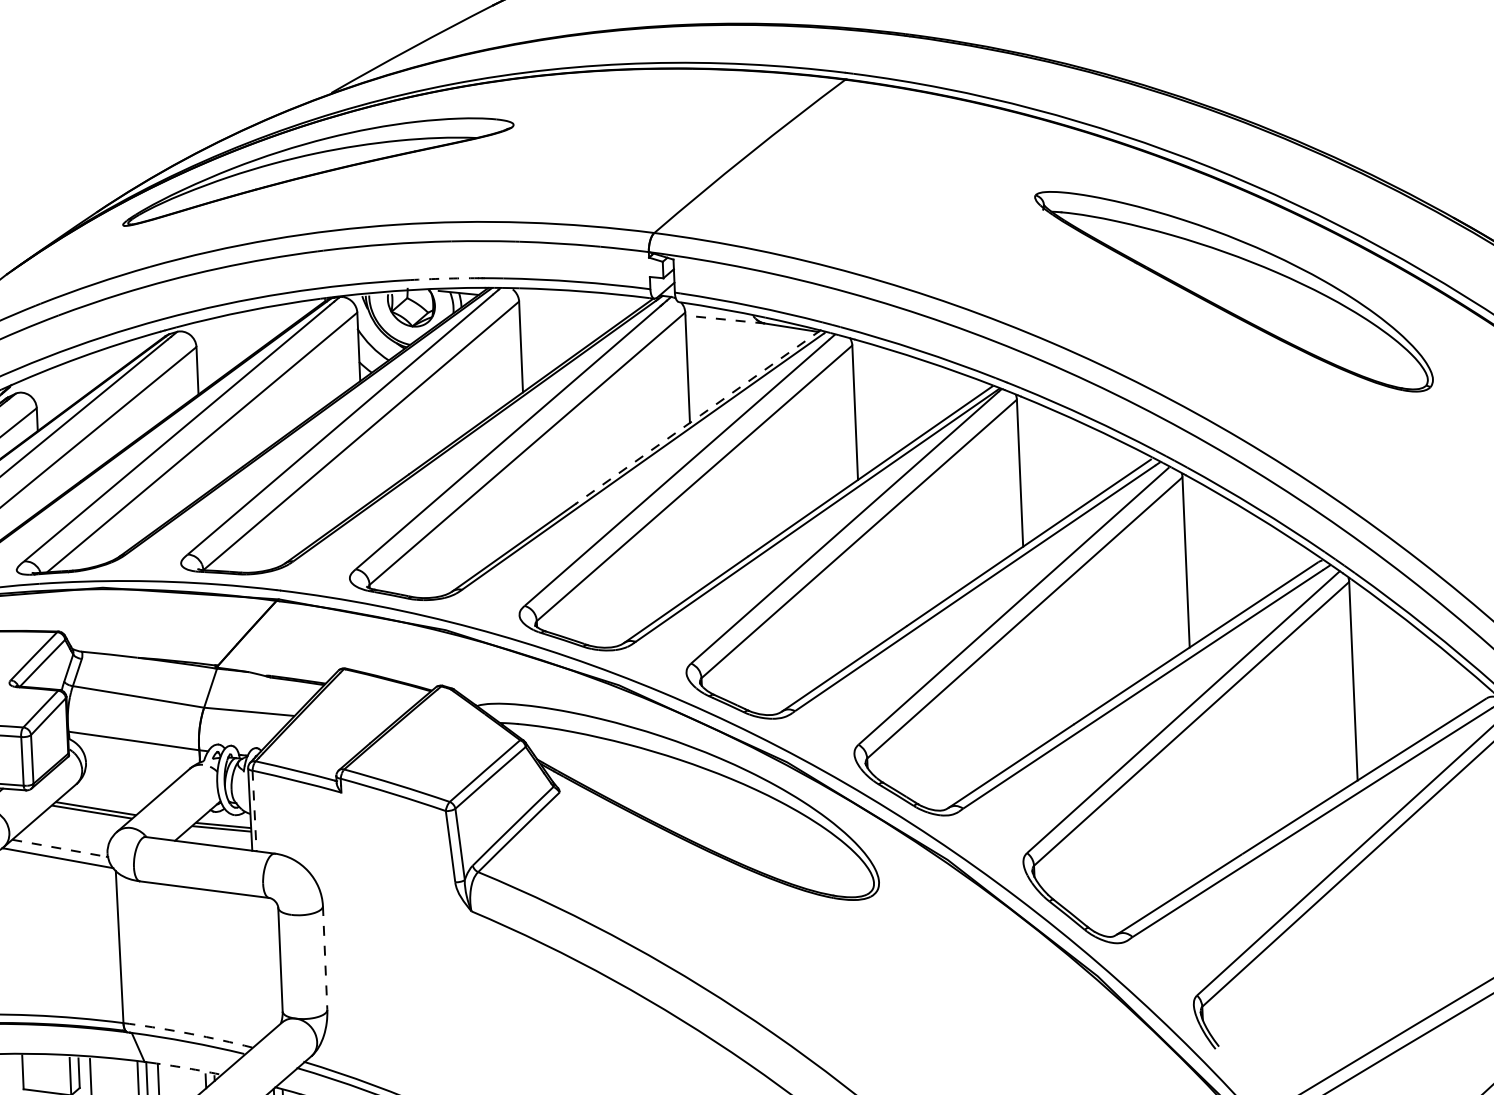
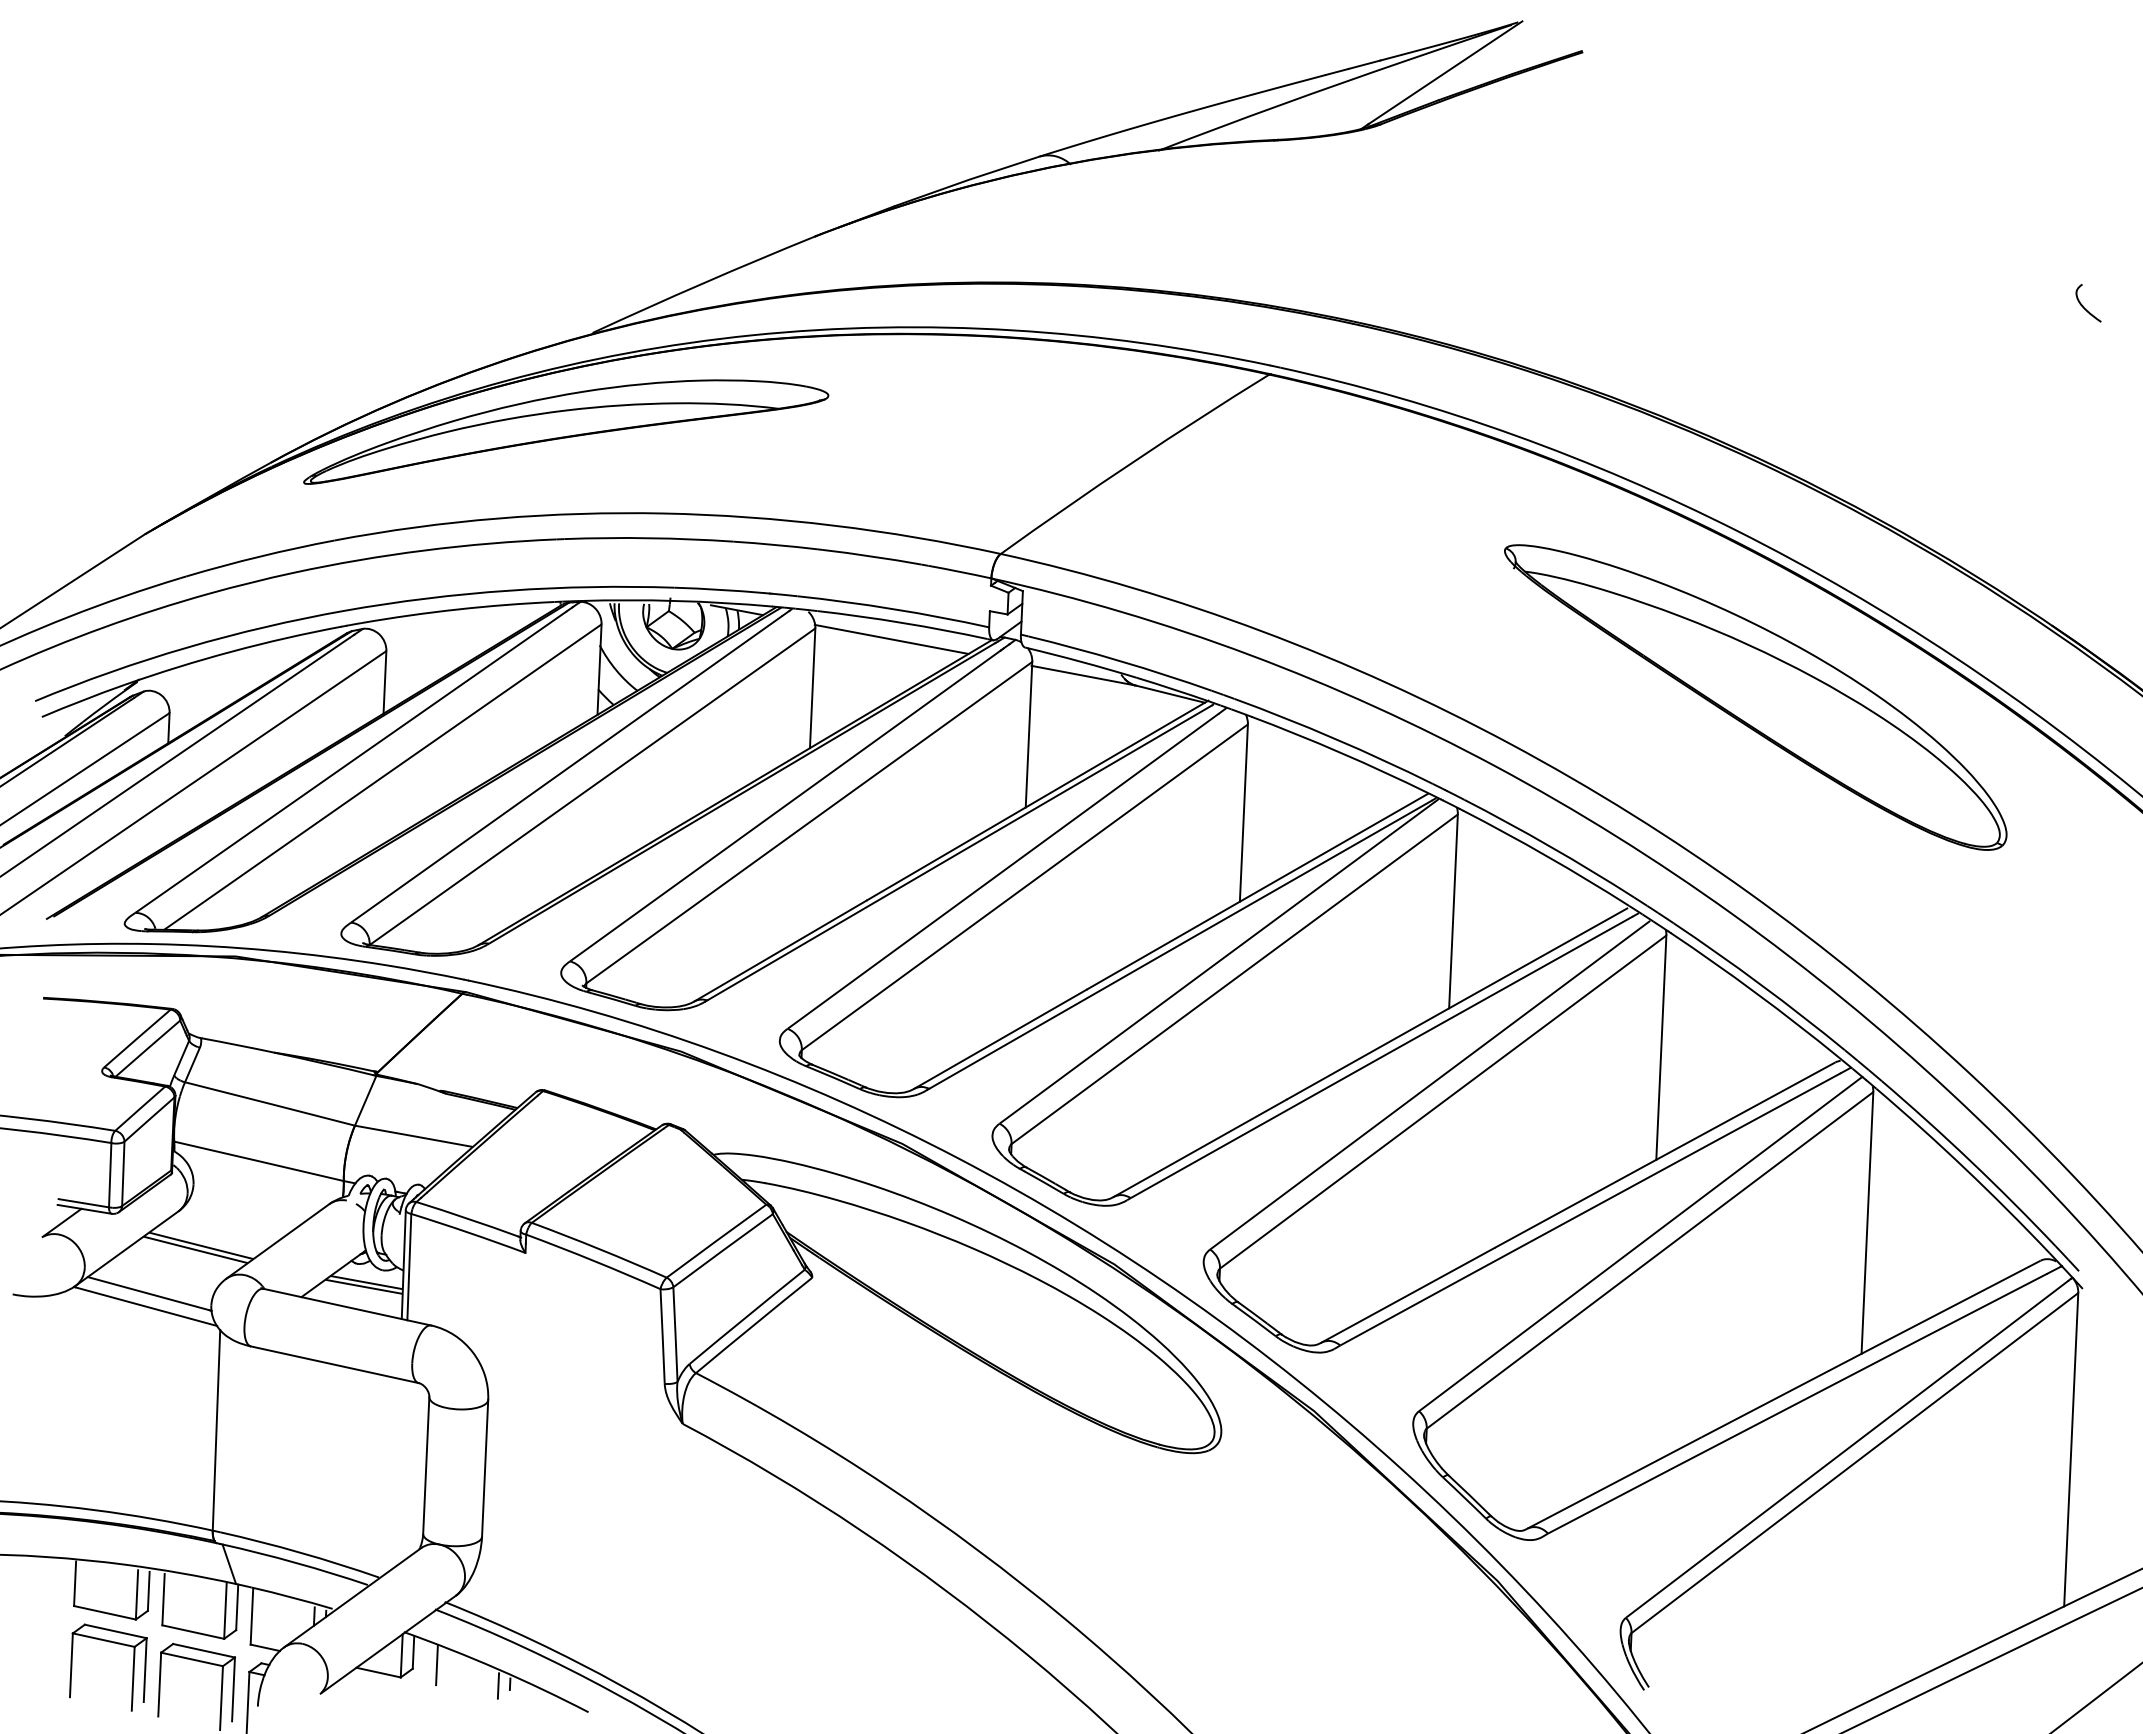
arc: (444, 278) -> (719, 589), dashed -> solid
line: (577, 304) -> (891, 638), added
line: (724, 319) -> (1083, 675), dashed -> solid
line: (698, 416) -> (1037, 800), dashed -> solid
line: (254, 811) -> (409, 1267), dashed -> solid
line: (59, 848) -> (149, 1293), dashed -> solid
line: (325, 958) -> (485, 1468), dashed -> solid
arc: (191, 1033) -> (300, 1552), dashed -> solid
arc: (188, 1068) -> (292, 1597), dashed -> solid

